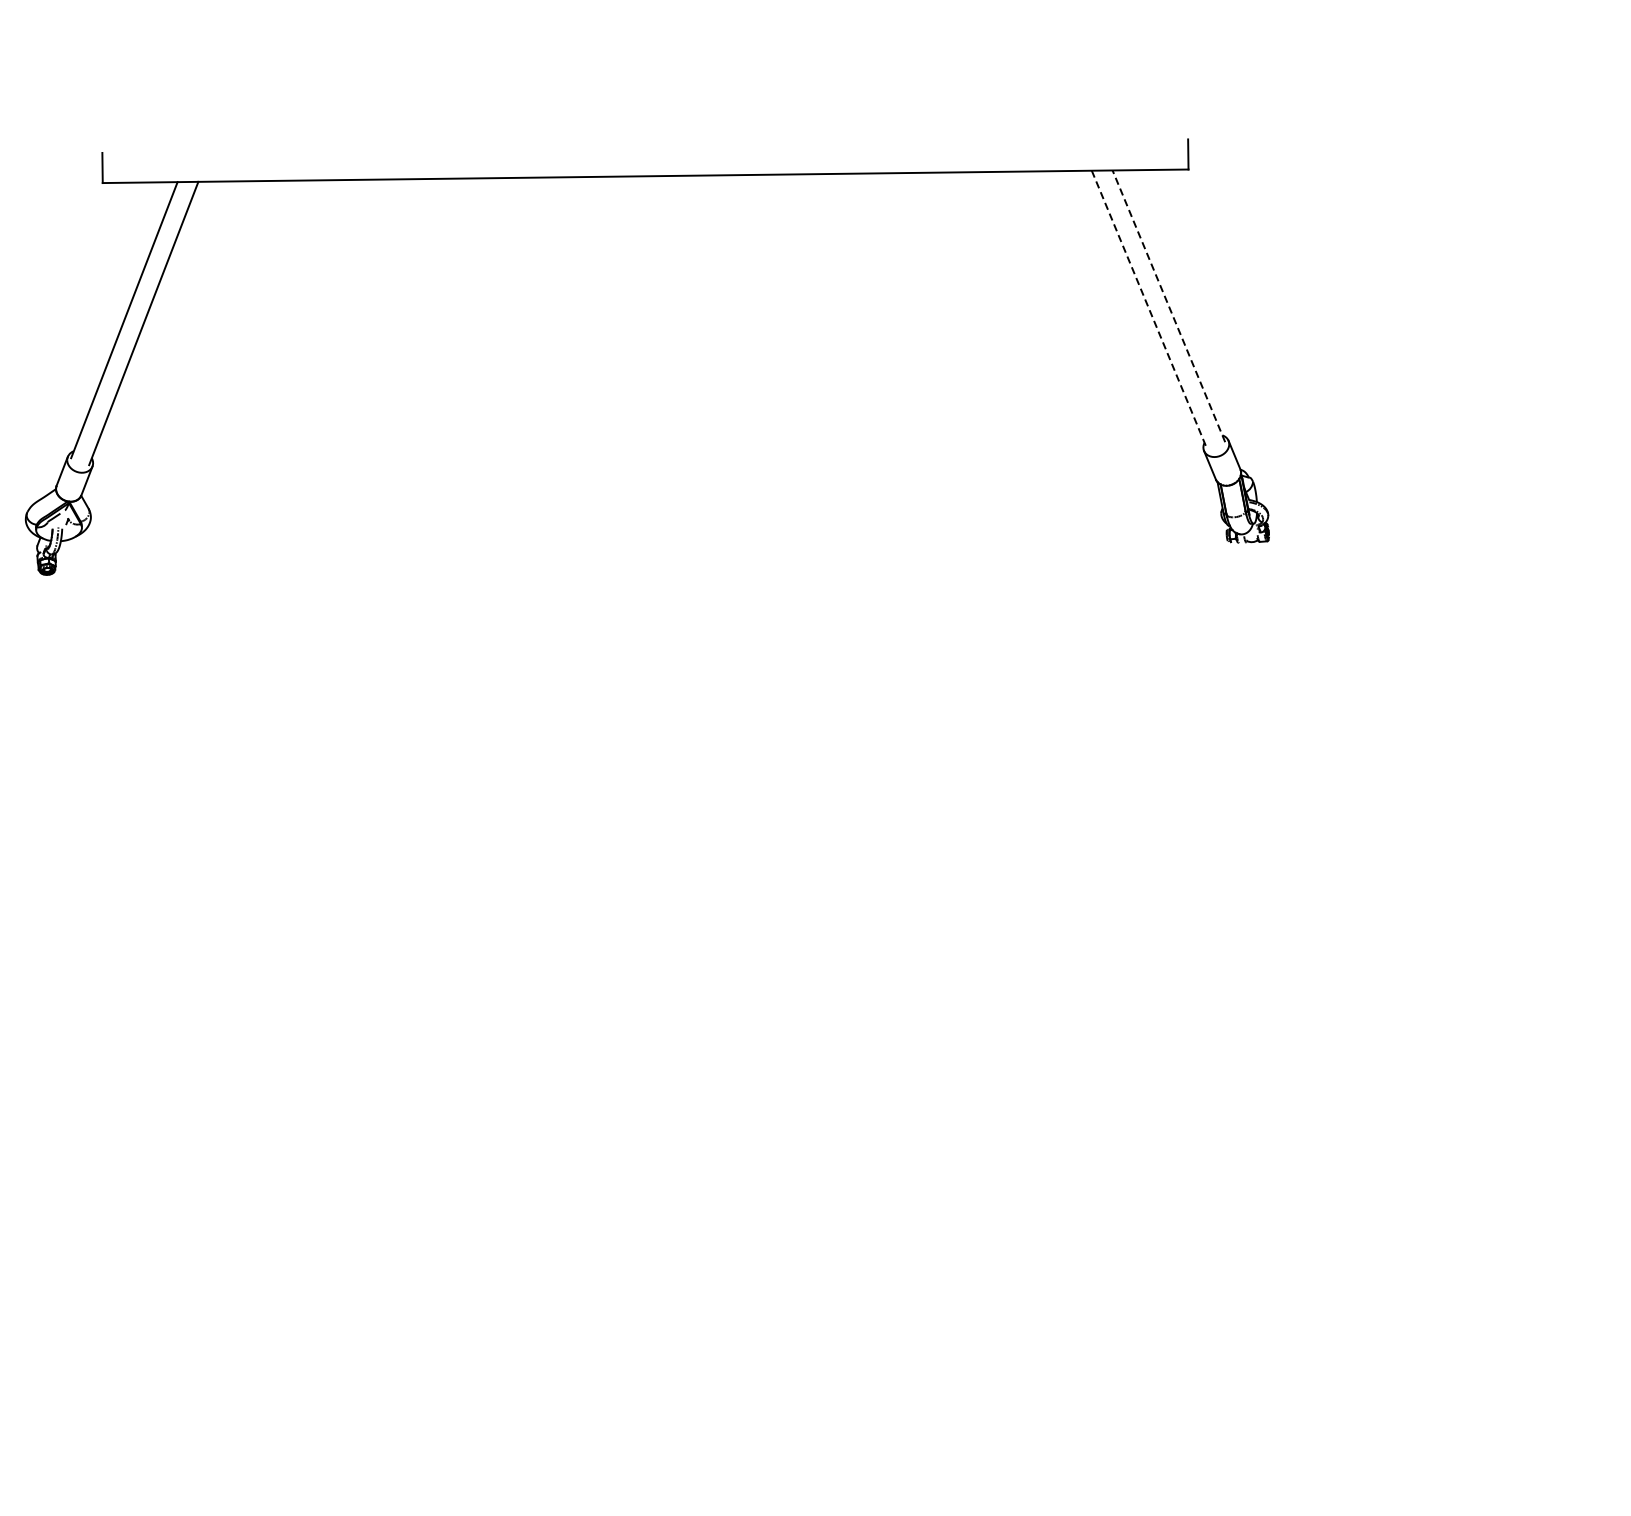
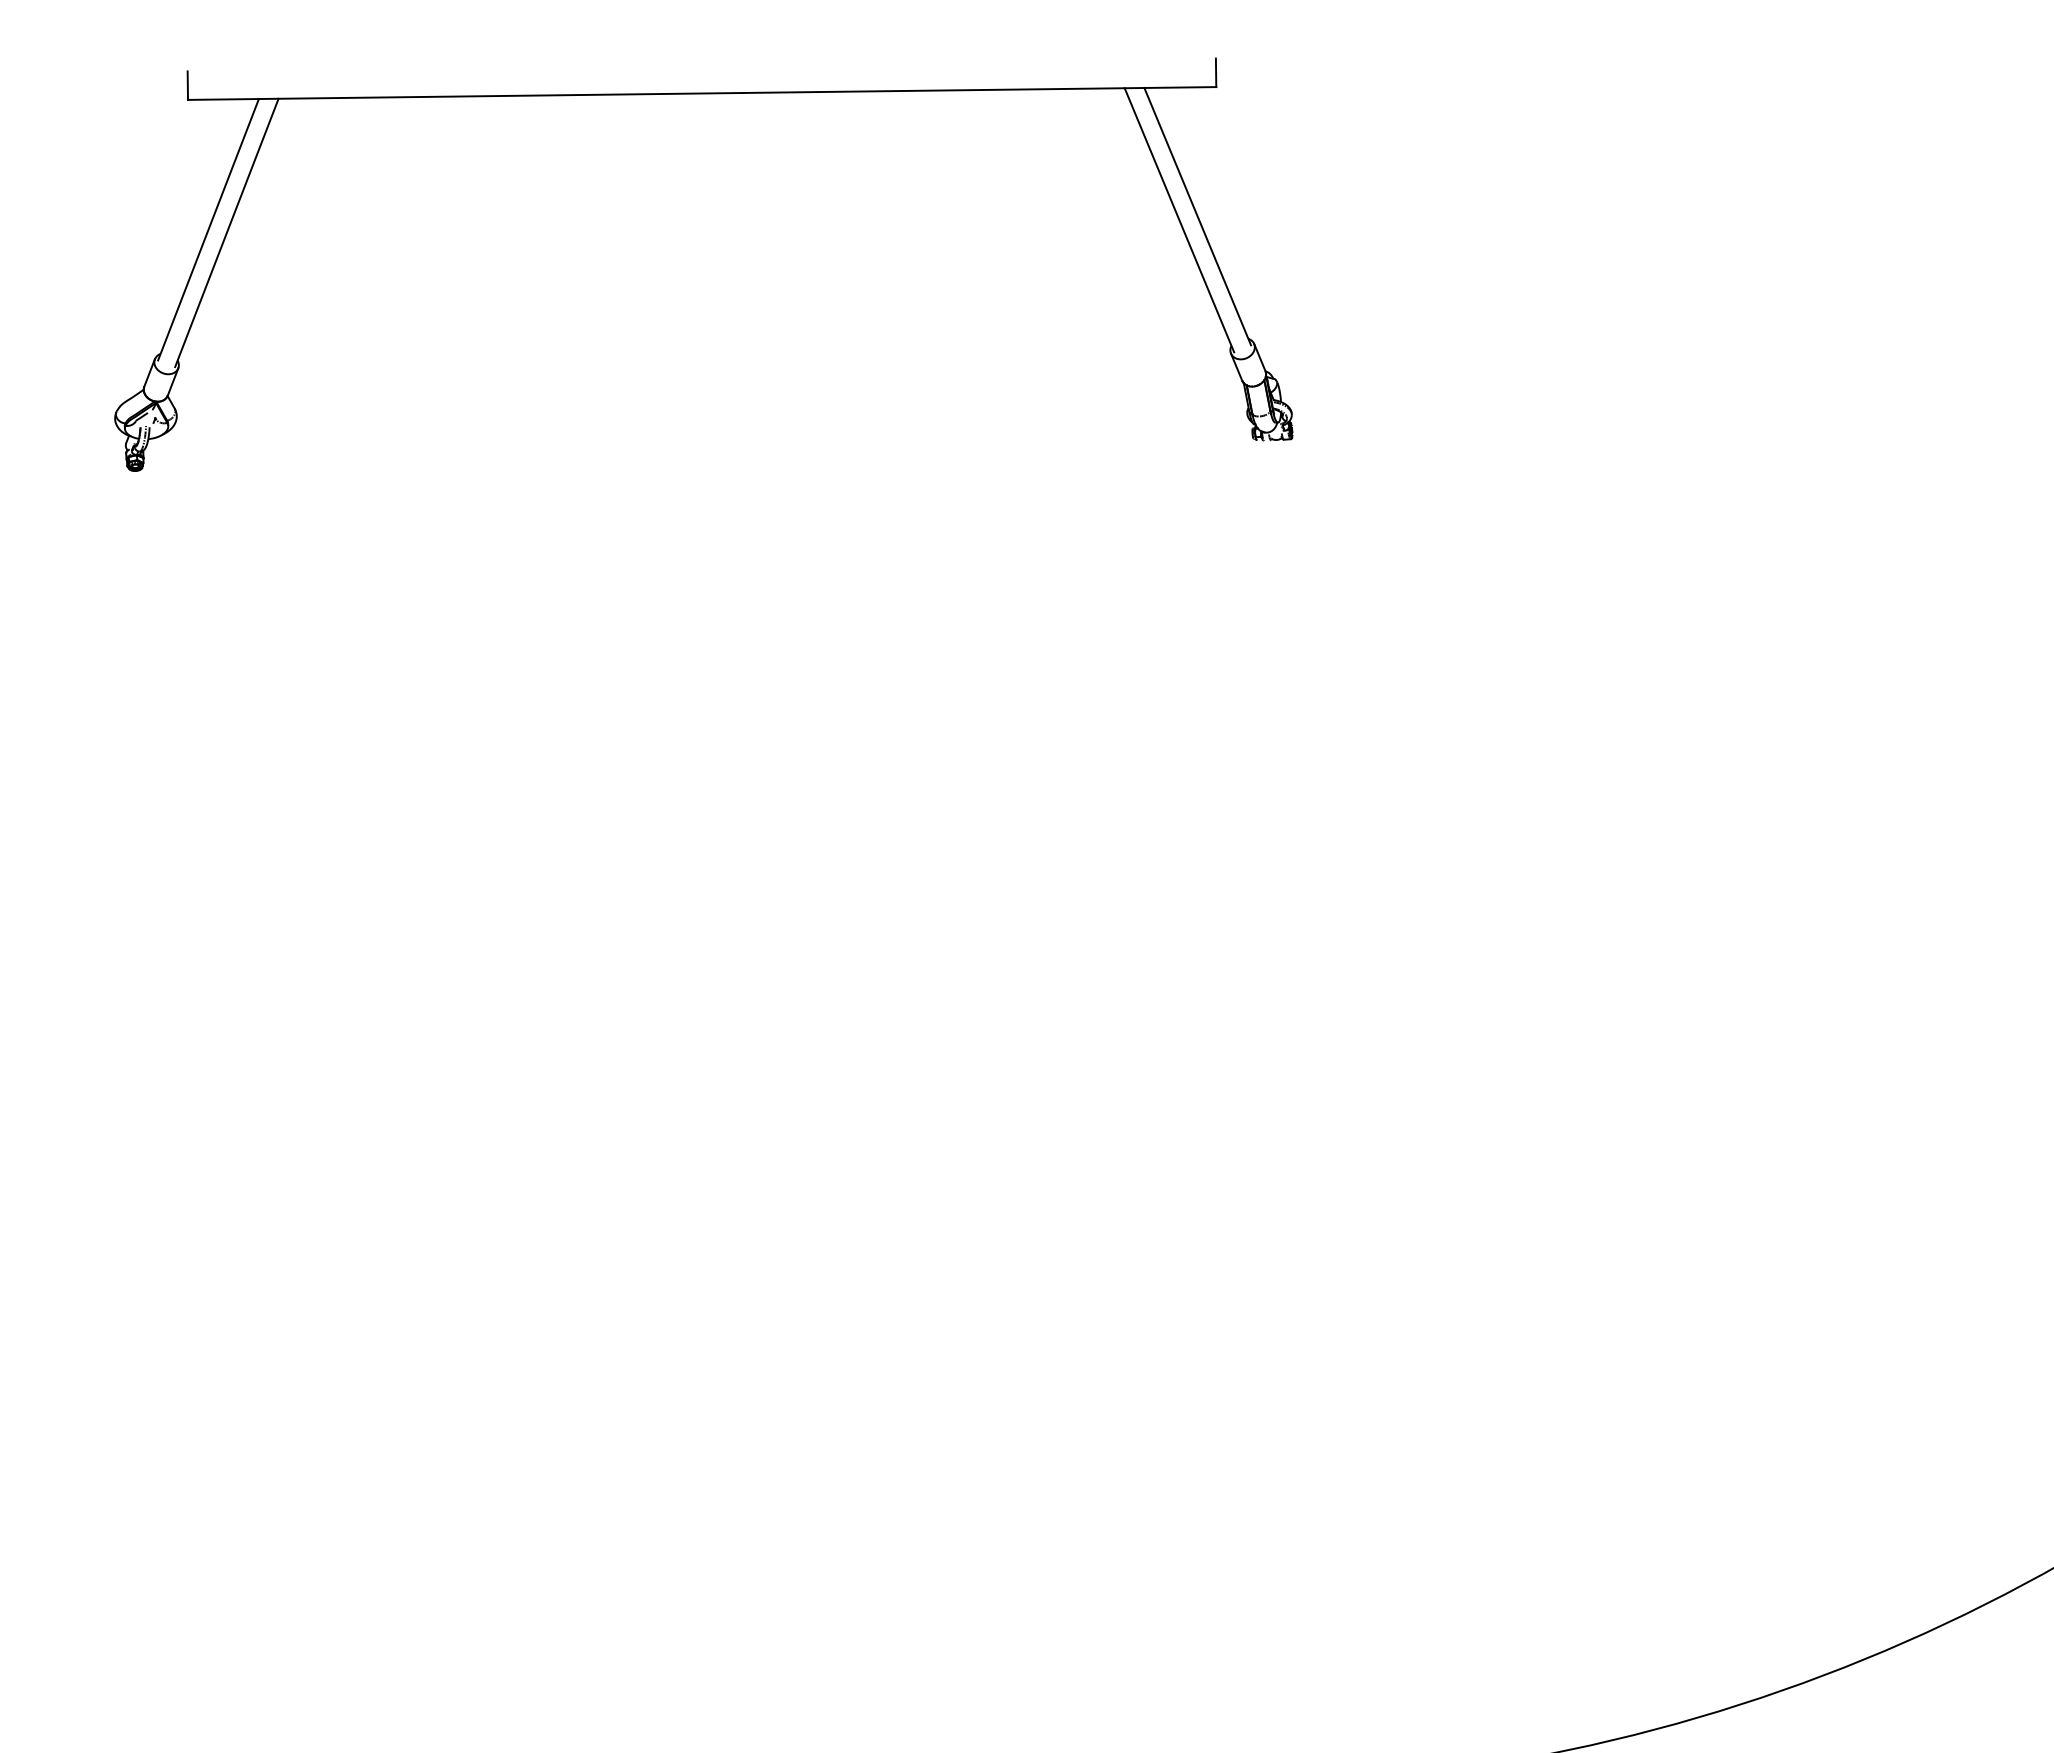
line: (1168, 306) -> (1197, 216), dashed -> solid
line: (1149, 310) -> (1179, 220), dashed -> solid

